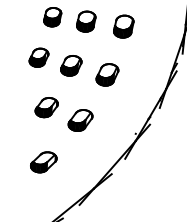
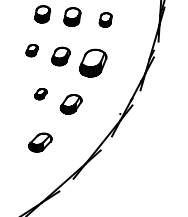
part: (123, 26) -> (105, 19), size x0.7
part: (39, 57) -> (32, 50), size x0.7
part: (106, 74) -> (92, 62), size x1.4
part: (46, 106) -> (40, 93), size x0.6

